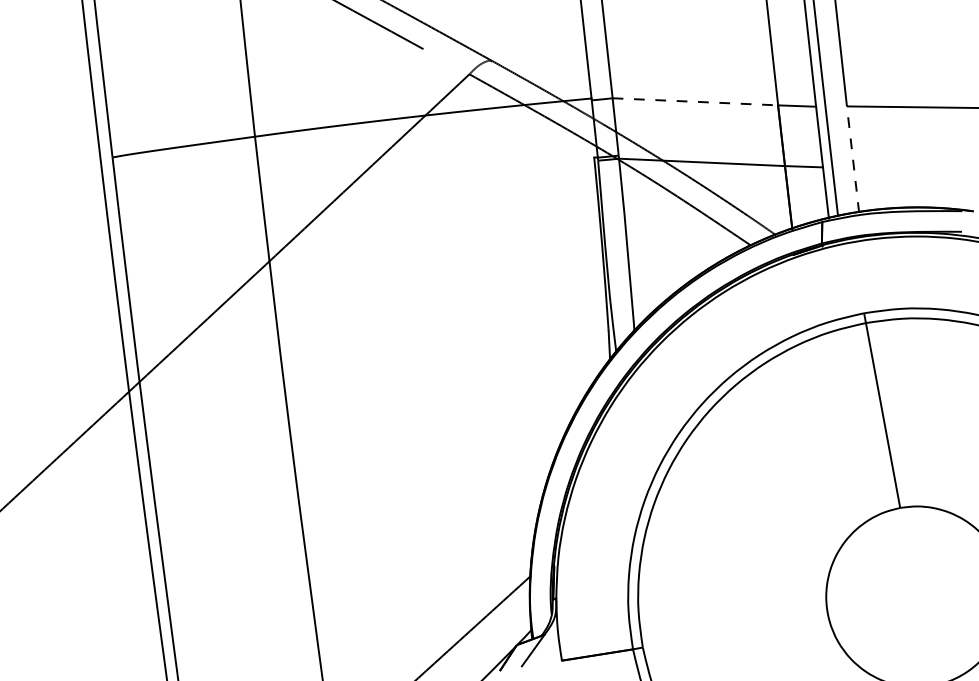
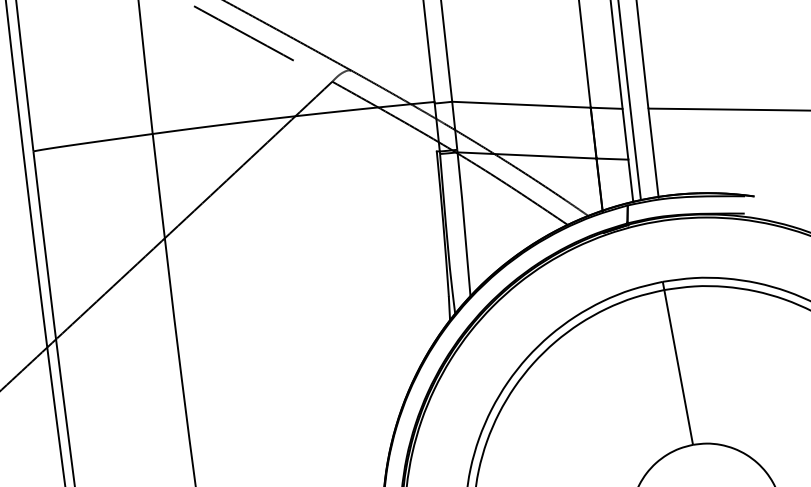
line: (695, 101) -> (521, 104), dashed -> solid
line: (853, 159) -> (653, 153), dashed -> solid

